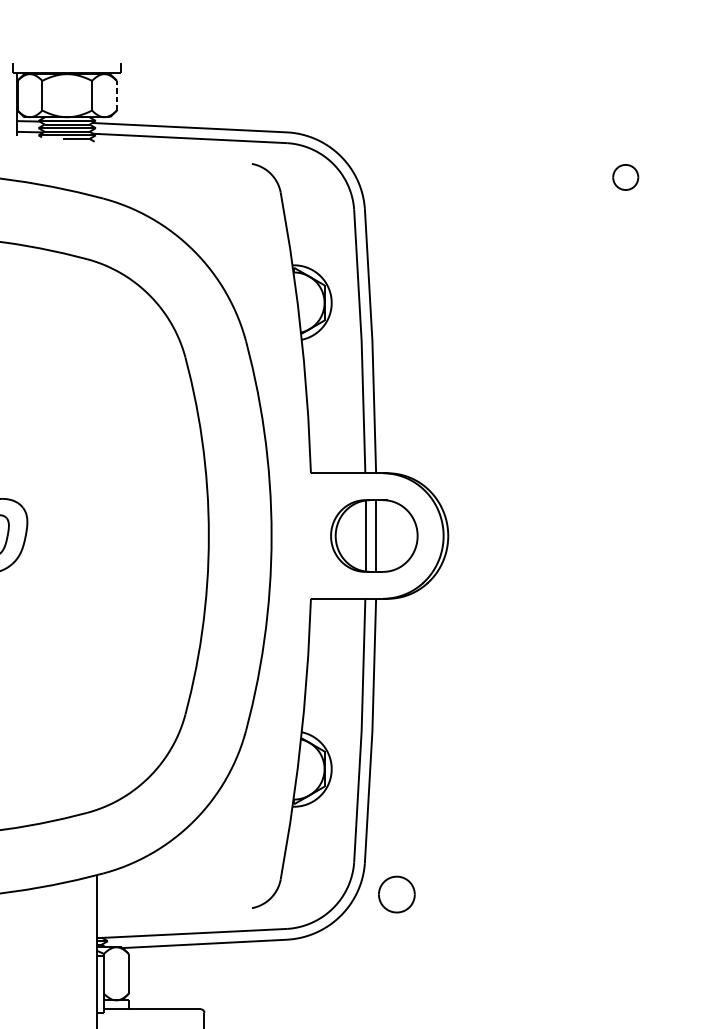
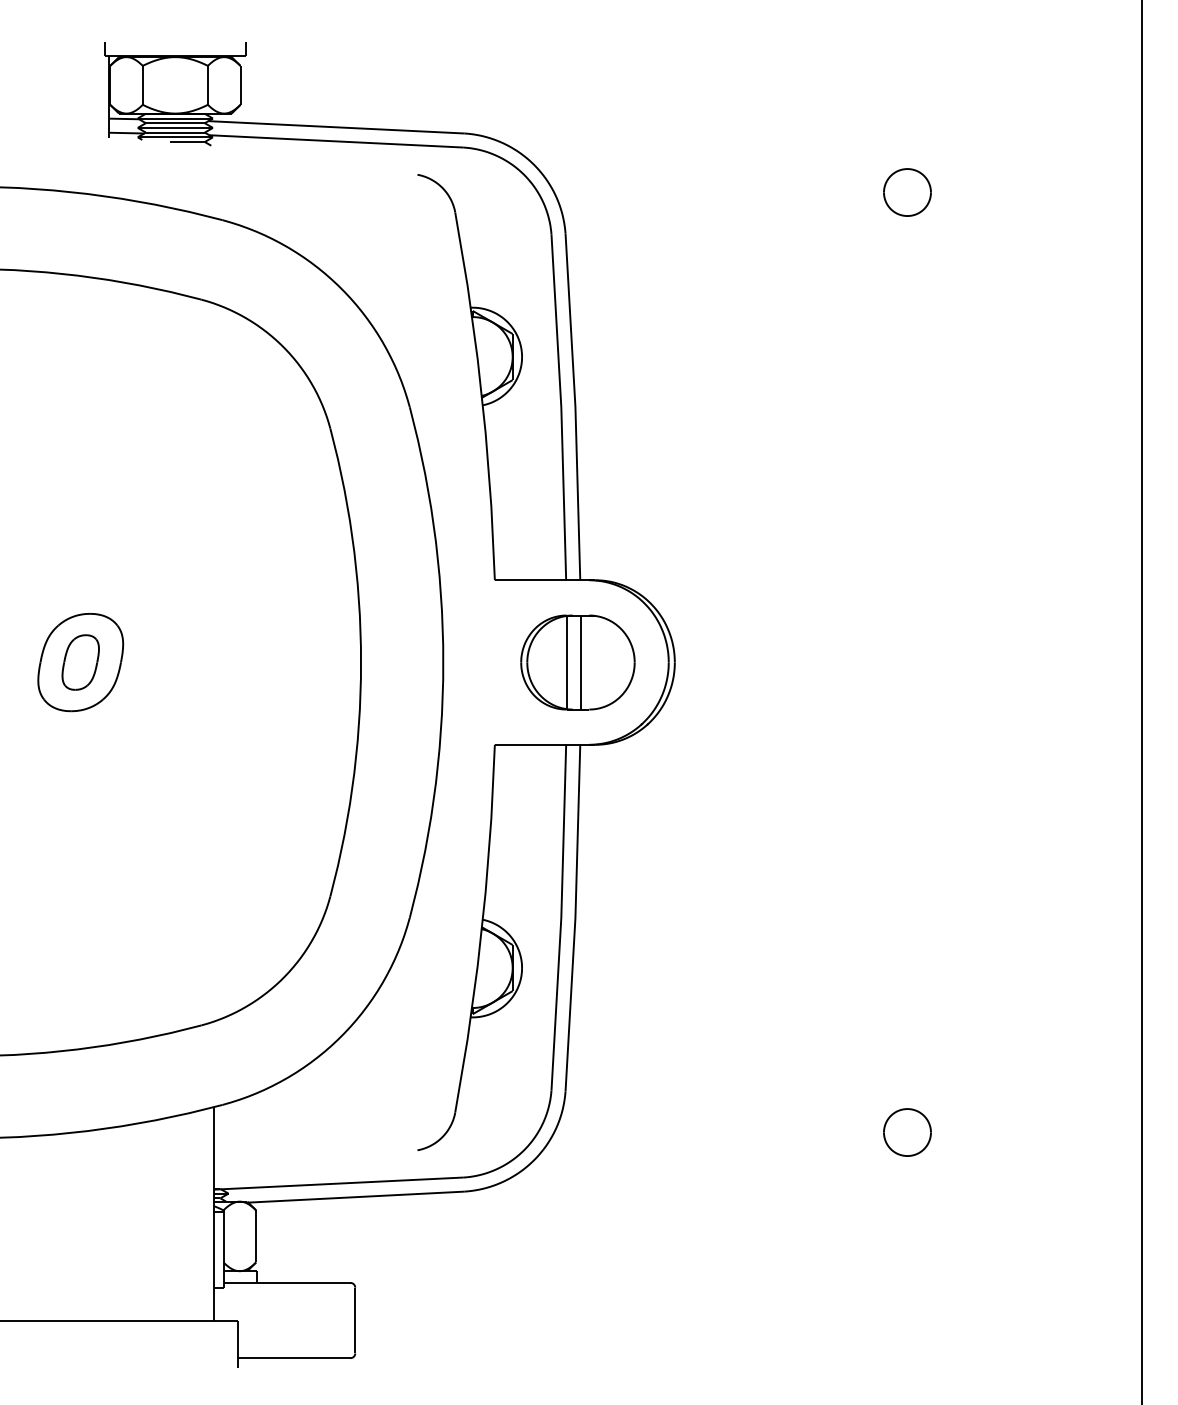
line: (116, 95) -> (240, 84), dashed -> solid
part: (625, 177) -> (907, 192), size x1.43
part: (396, 894) -> (907, 1132), moved

